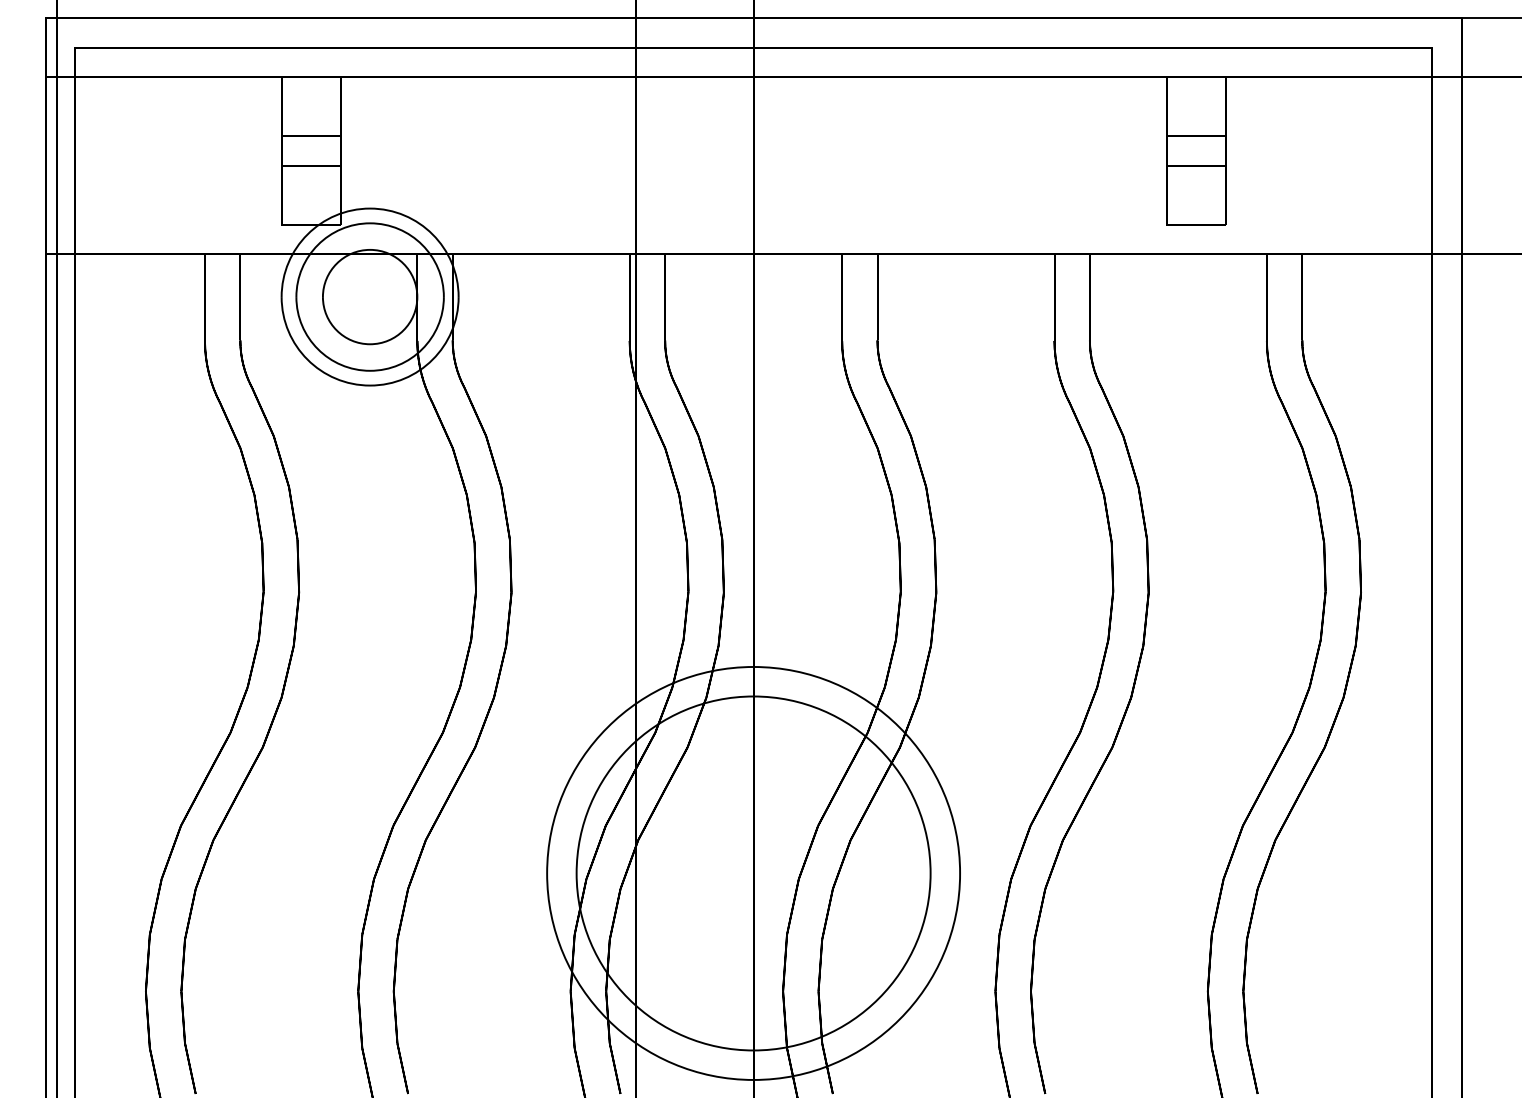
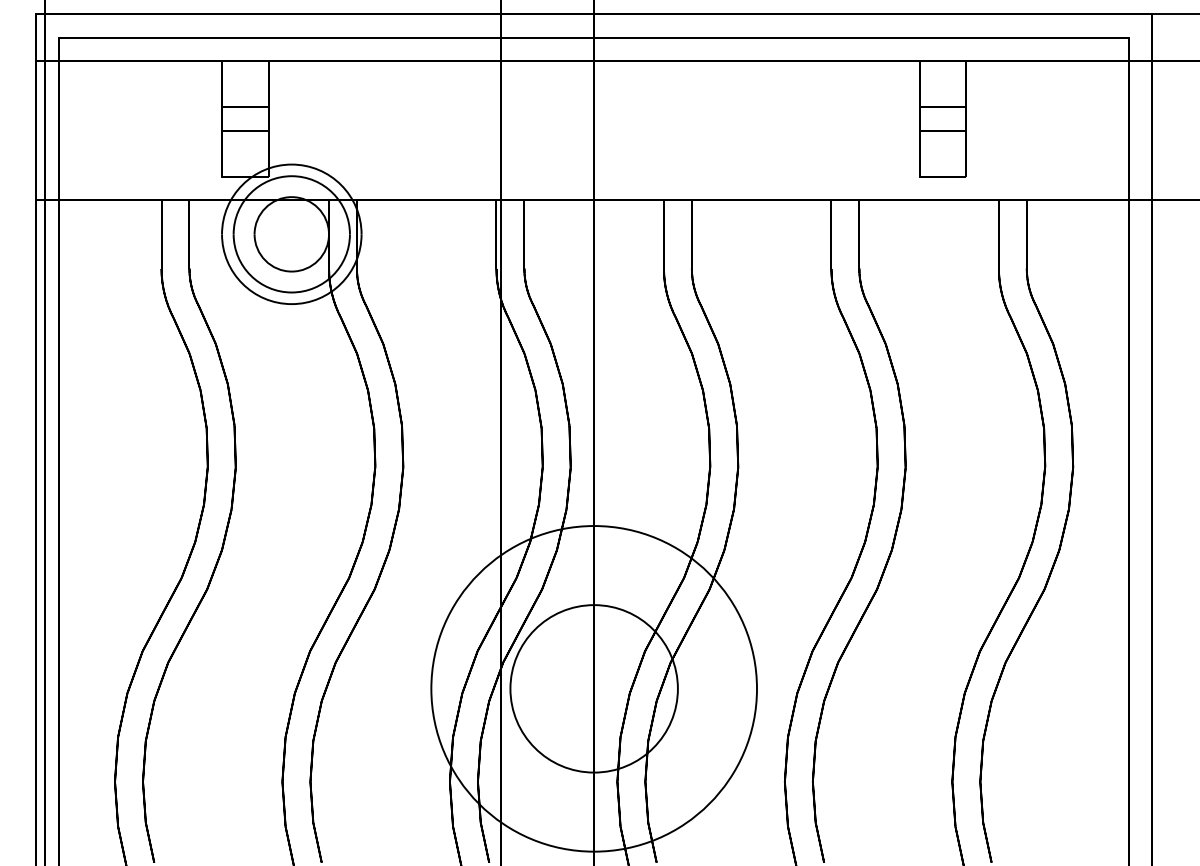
circle: (753, 873) -> (594, 688), size x0.6

